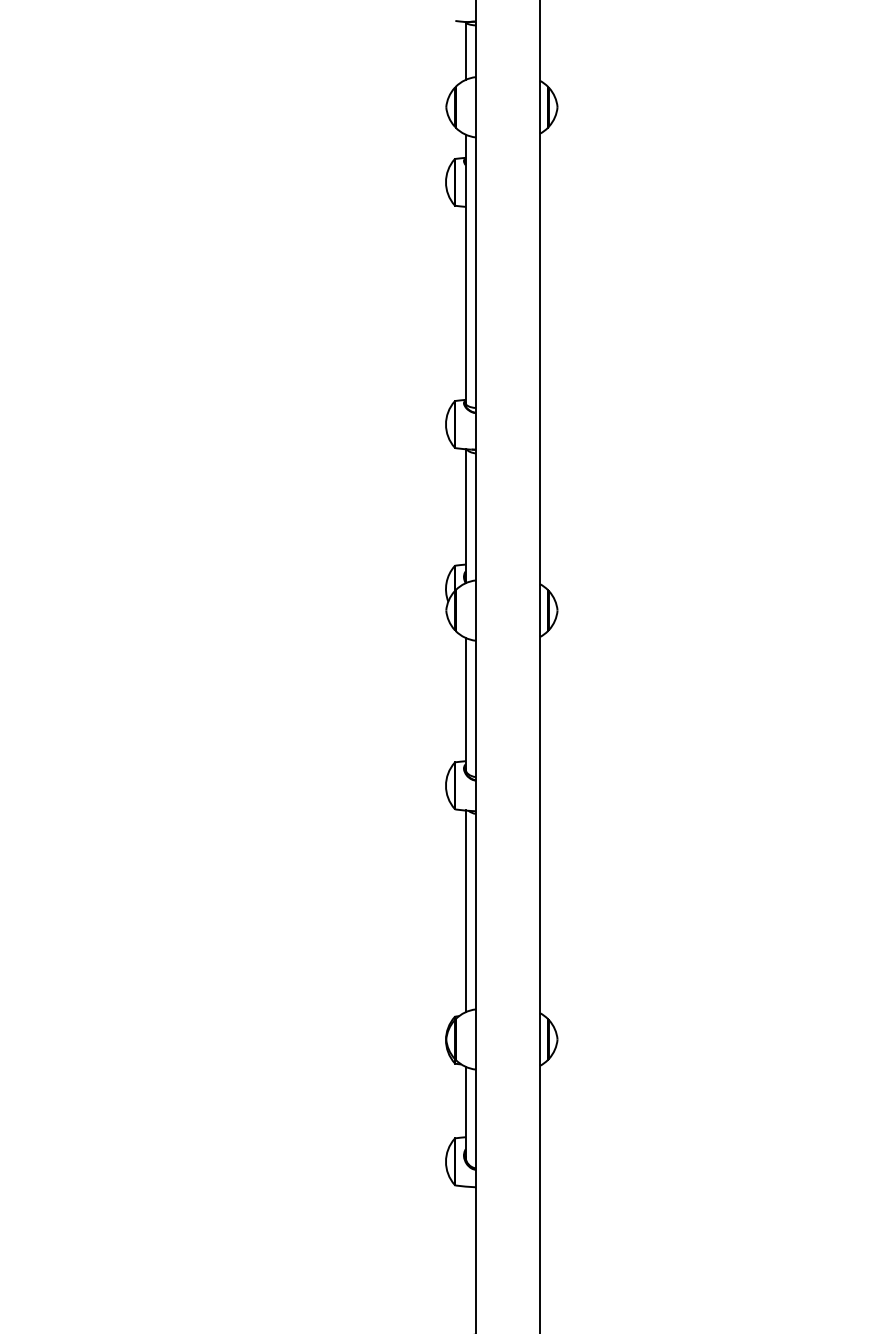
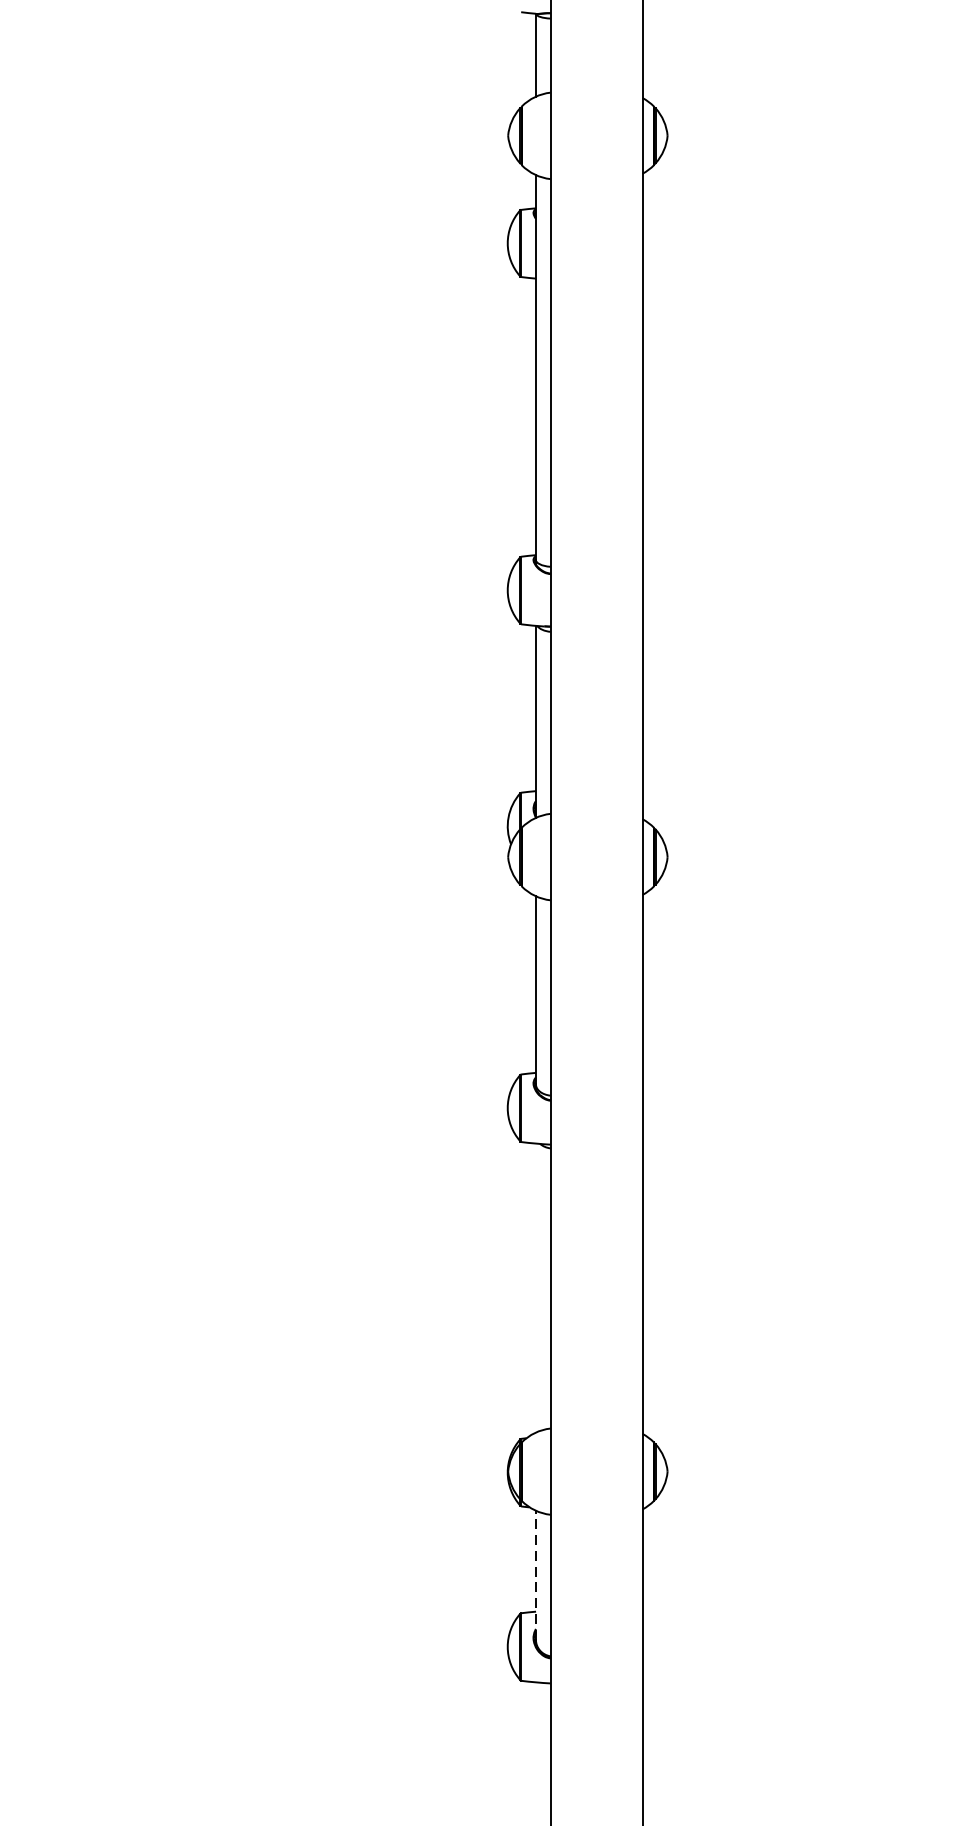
line: (465, 911) -> (535, 1288), removed
line: (465, 1111) -> (535, 1574), solid -> dashed

